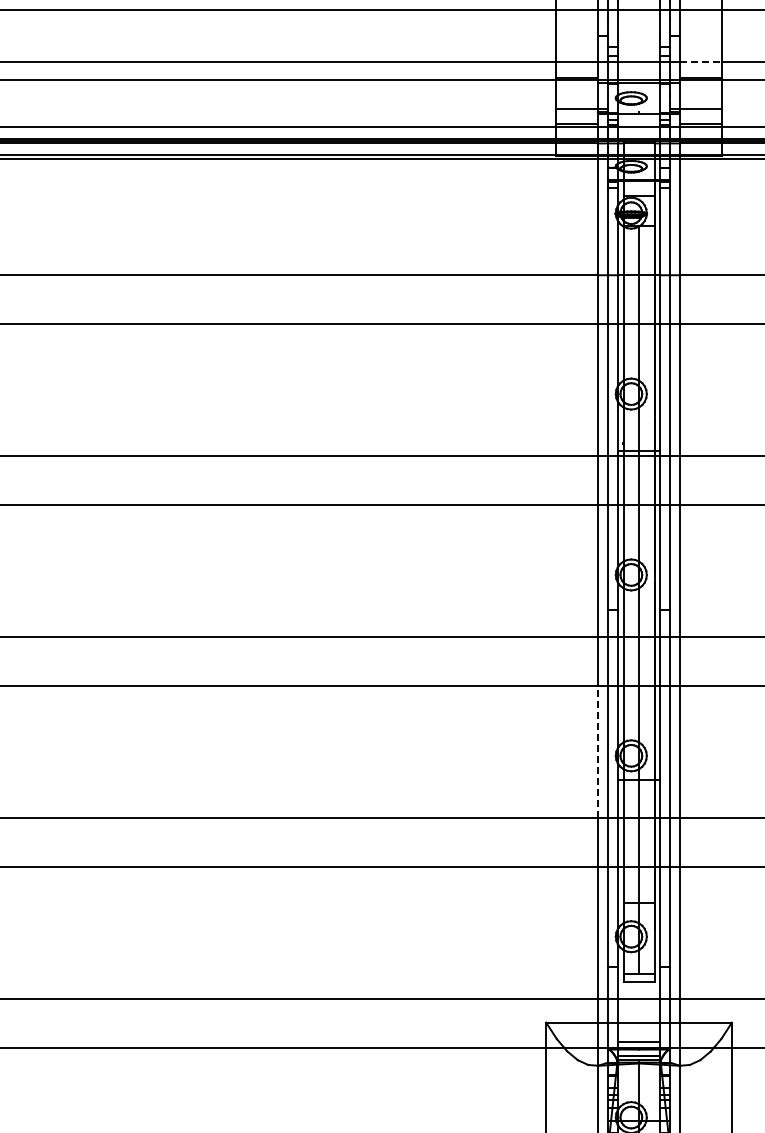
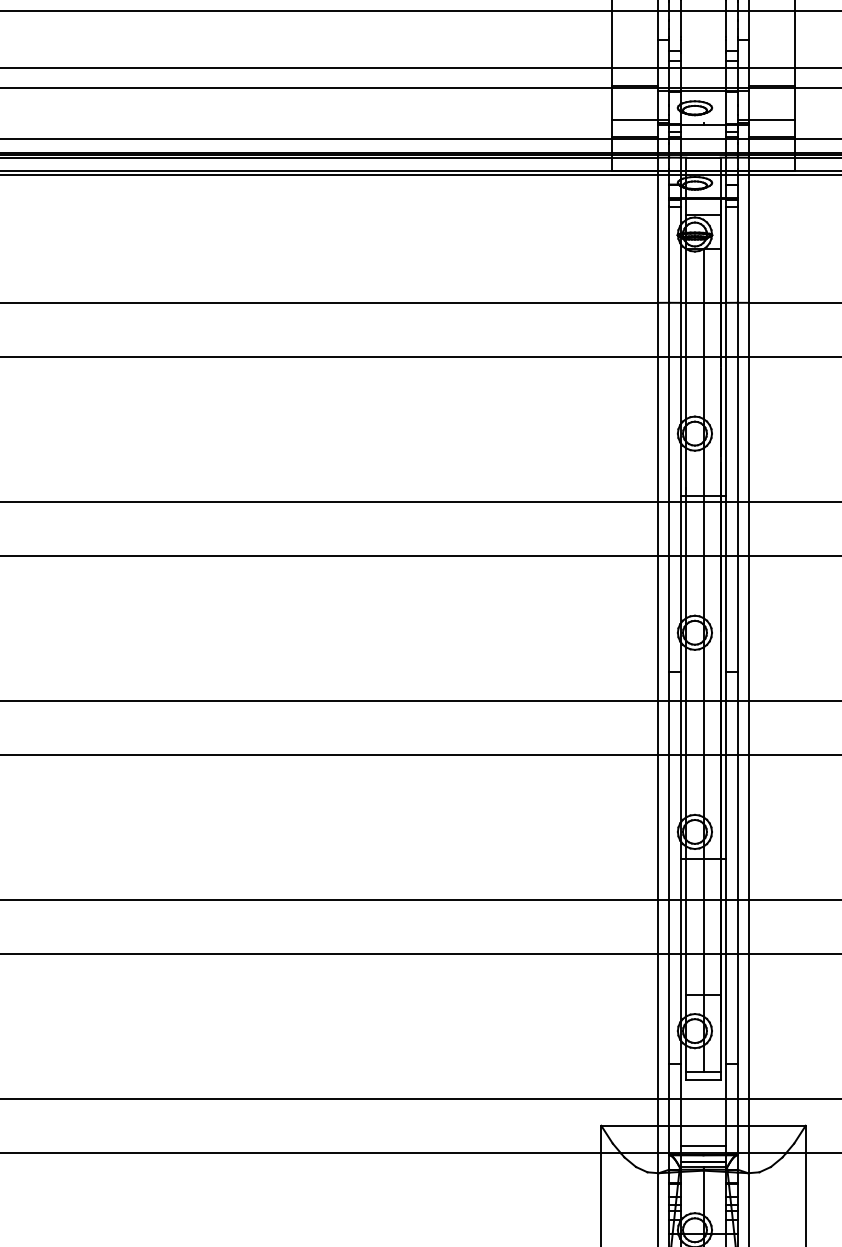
line: (701, 61) -> (772, 67), dashed -> solid
line: (597, 751) -> (657, 827), dashed -> solid

